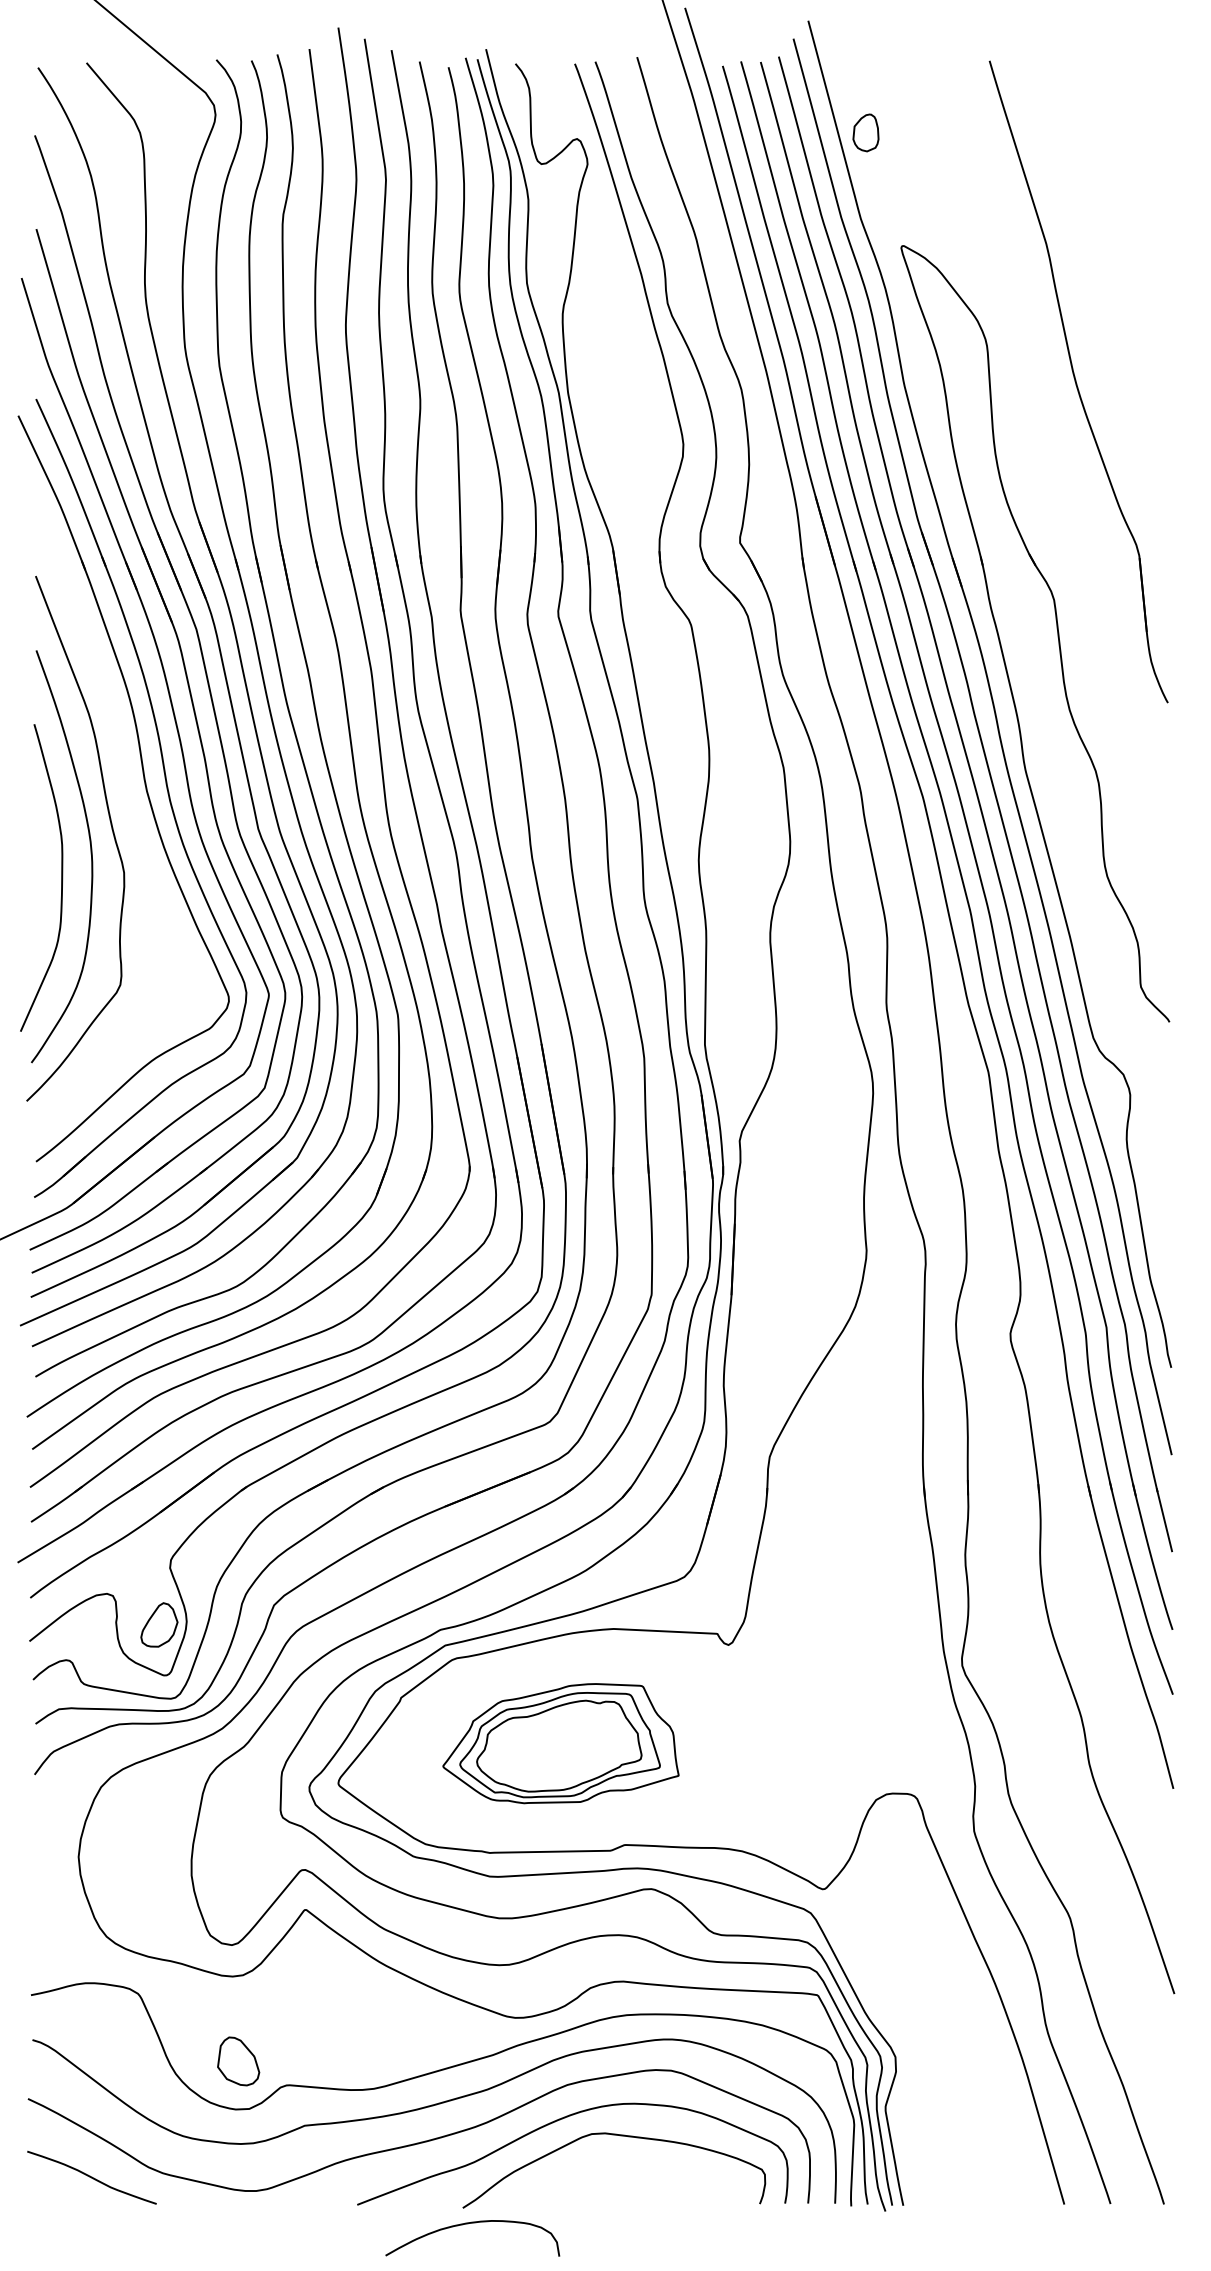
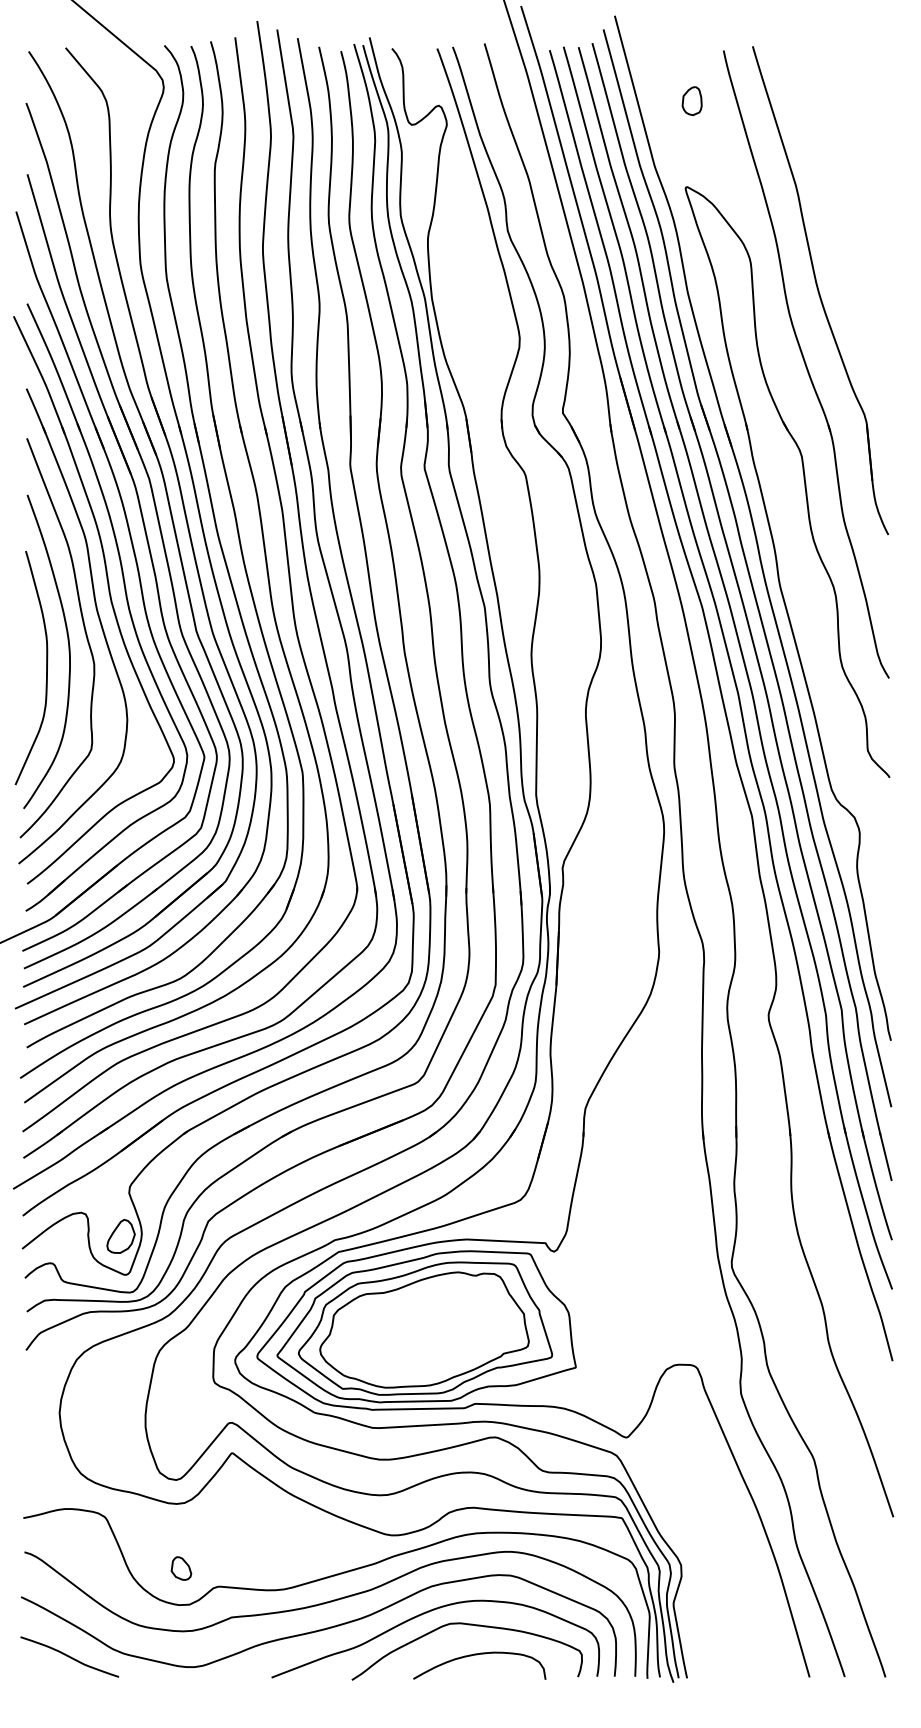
part: (865, 132) -> (691, 100), moved
part: (1059, 478) -> (805, 364), added
part: (130, 815) -> (99, 620), added
part: (560, 1743) -> (426, 1326), size x1.67
part: (238, 2061) -> (181, 1568), size x0.62
curve: (468, 2224) -> (476, 1655), moved

